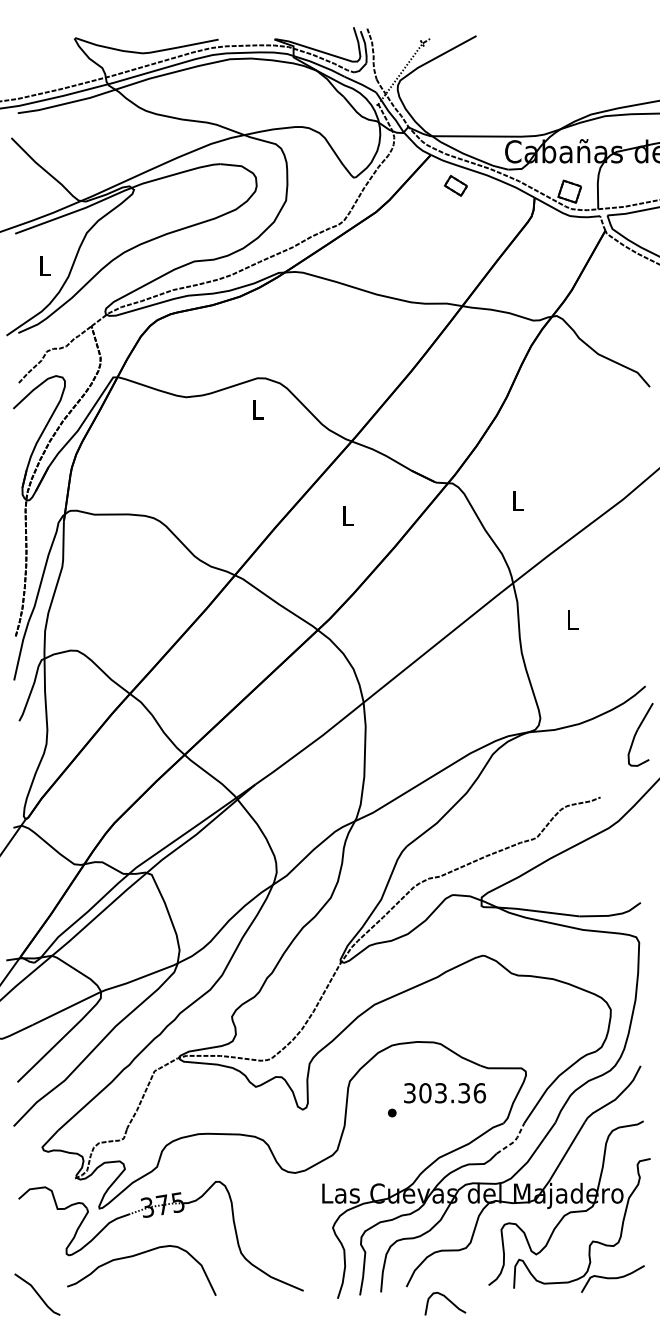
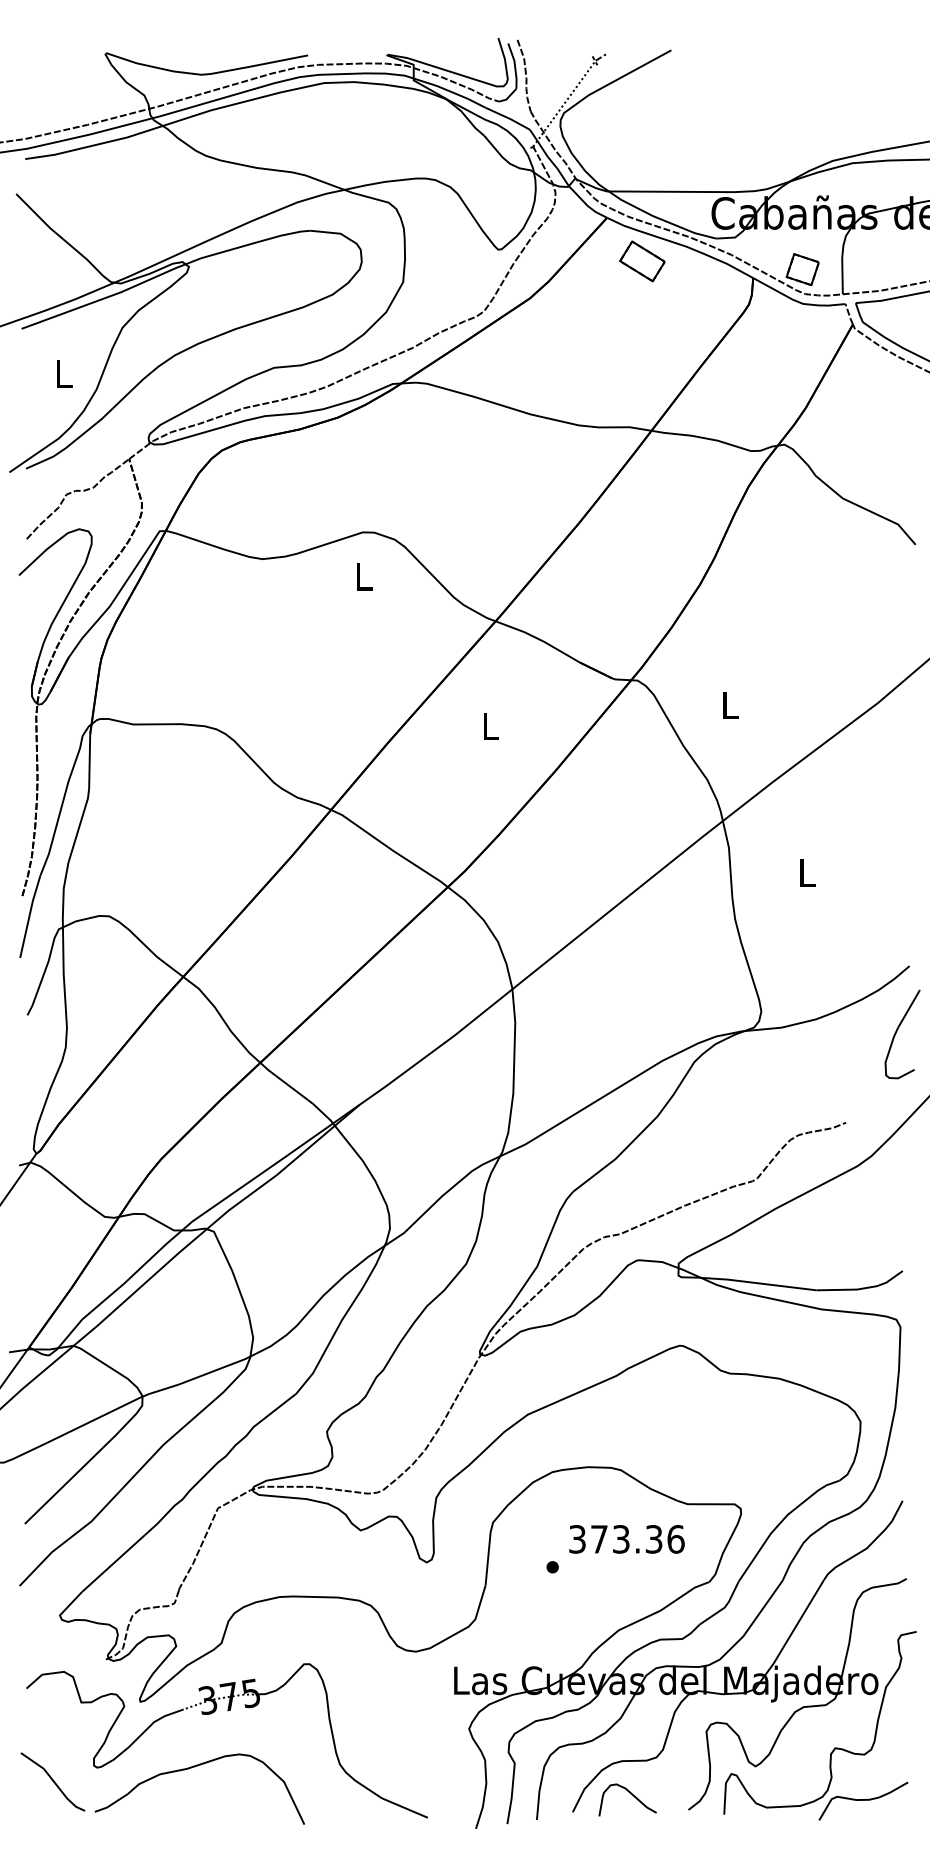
part: (456, 185) -> (642, 261), size x1.43
text: (425, 1093) -> (599, 1539), 303.36 -> 373.36
line: (514, 1141) -> (724, 1607), dashed -> solid
line: (37, 1294) -> (52, 1781), moved
curve: (448, 1300) -> (631, 1795), moved

